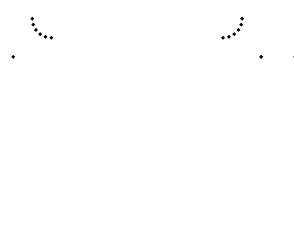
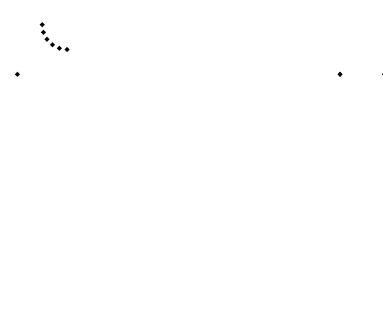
part: (236, 29) -> (308, 38), removed

